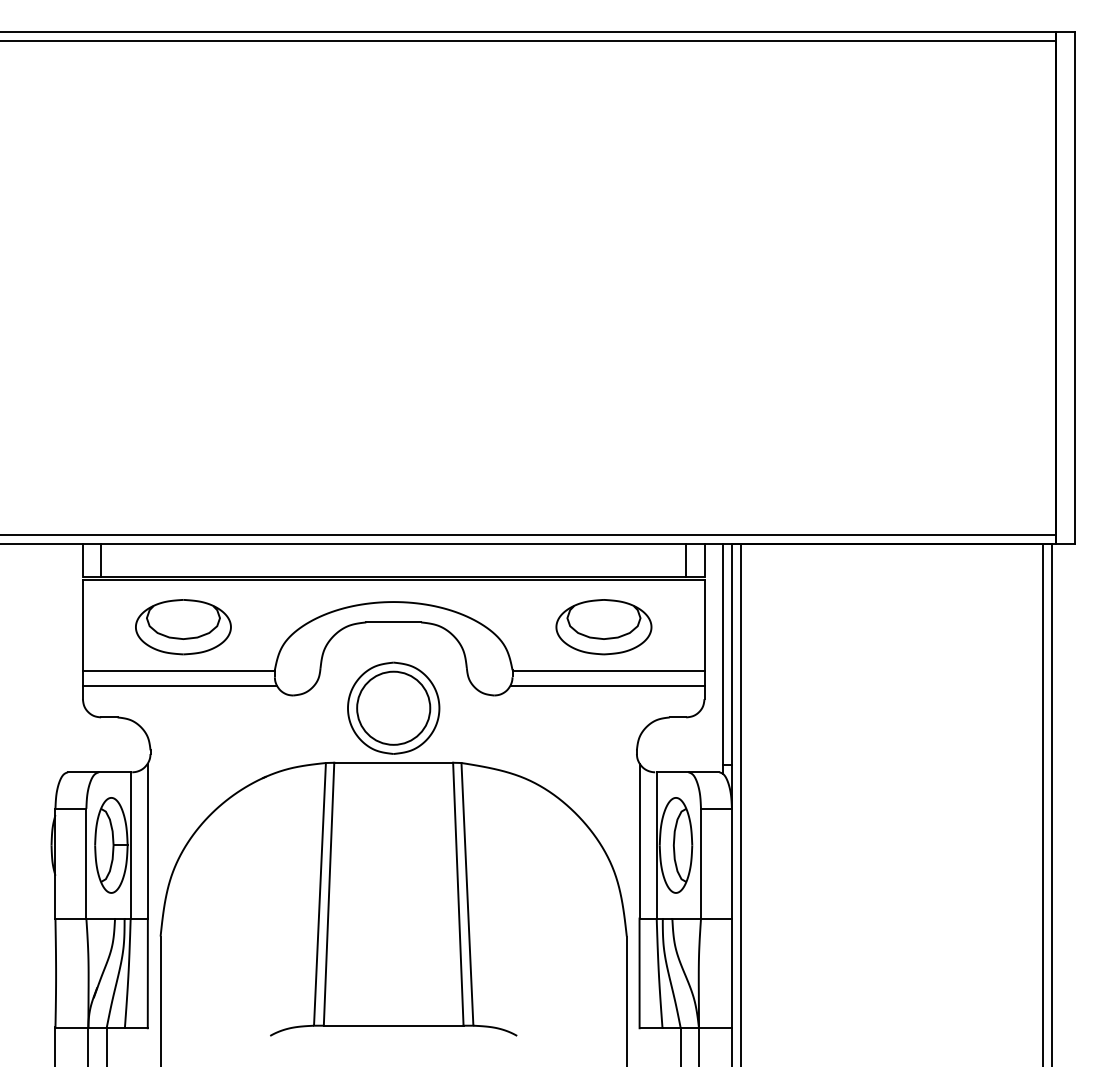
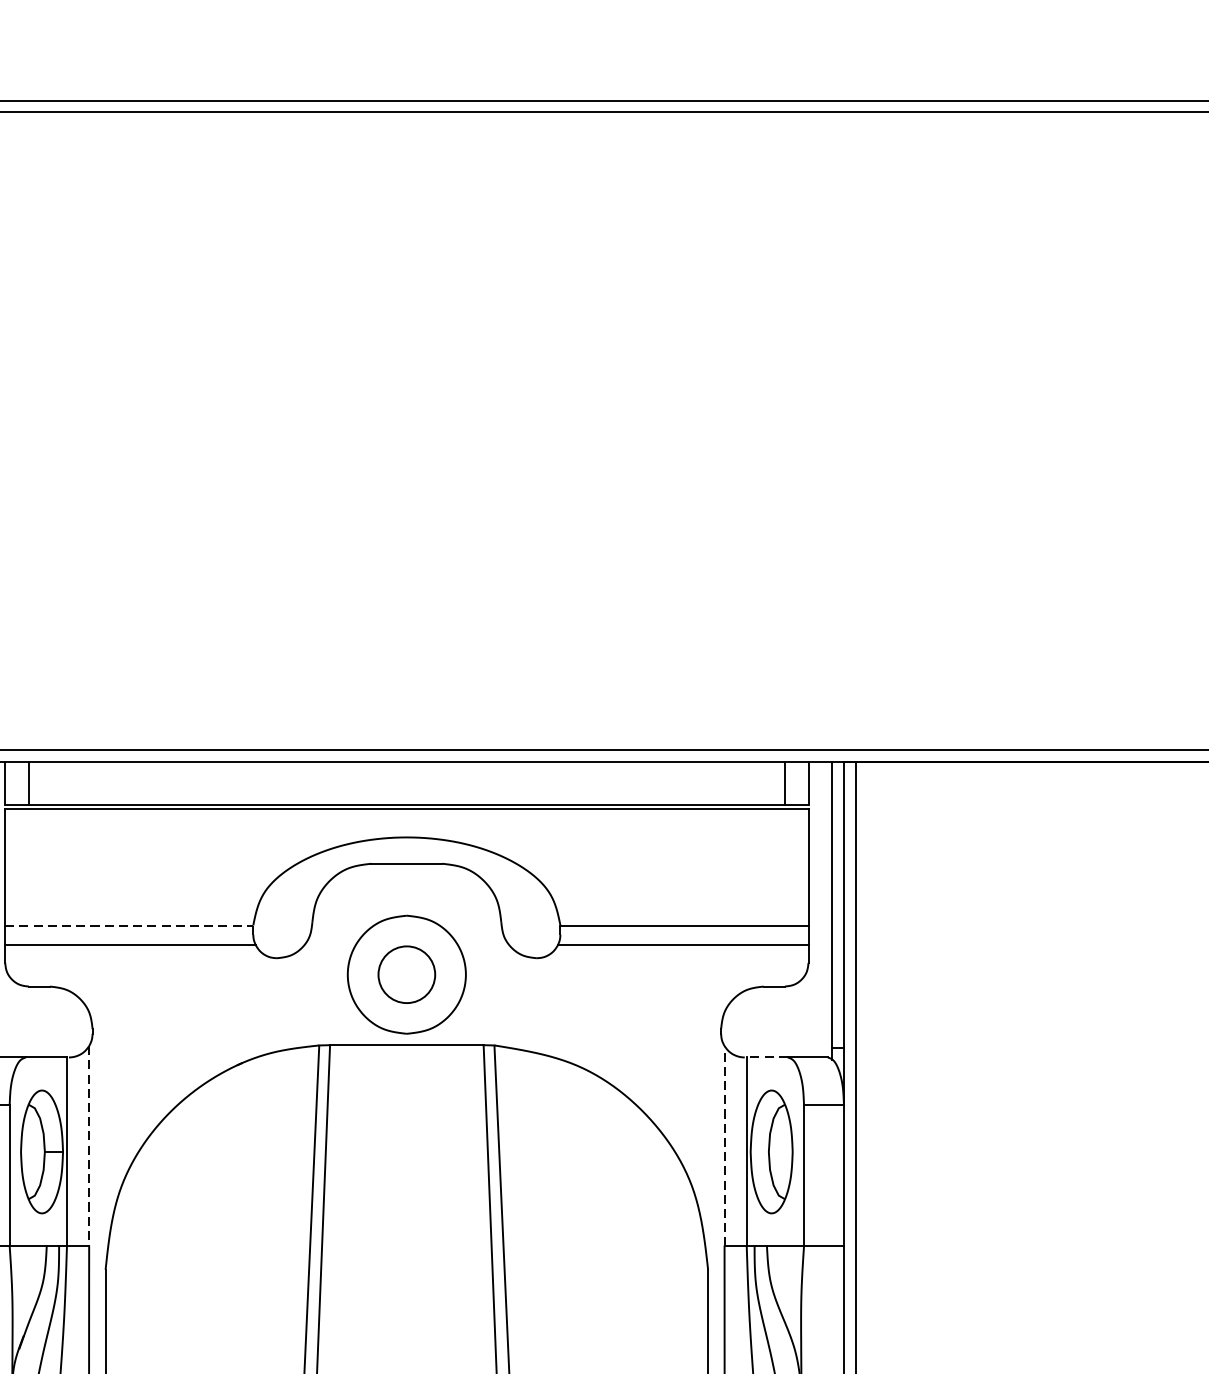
part: (183, 627) -> (135, 870), removed
part: (603, 627) -> (677, 870), removed
line: (178, 670) -> (128, 925), solid -> dashed
circle: (393, 707) -> (406, 973), size x0.6
line: (672, 772) -> (767, 1057), solid -> dashed
line: (147, 841) -> (88, 1146), solid -> dashed
line: (639, 841) -> (724, 1146), solid -> dashed

